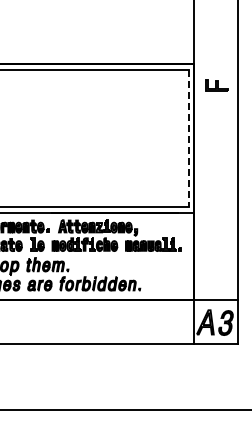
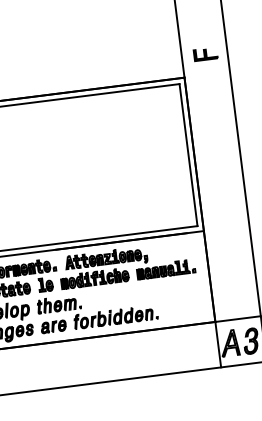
part: (216, 85) -> (204, 54), moved
line: (188, 138) -> (188, 155), dashed -> solid

